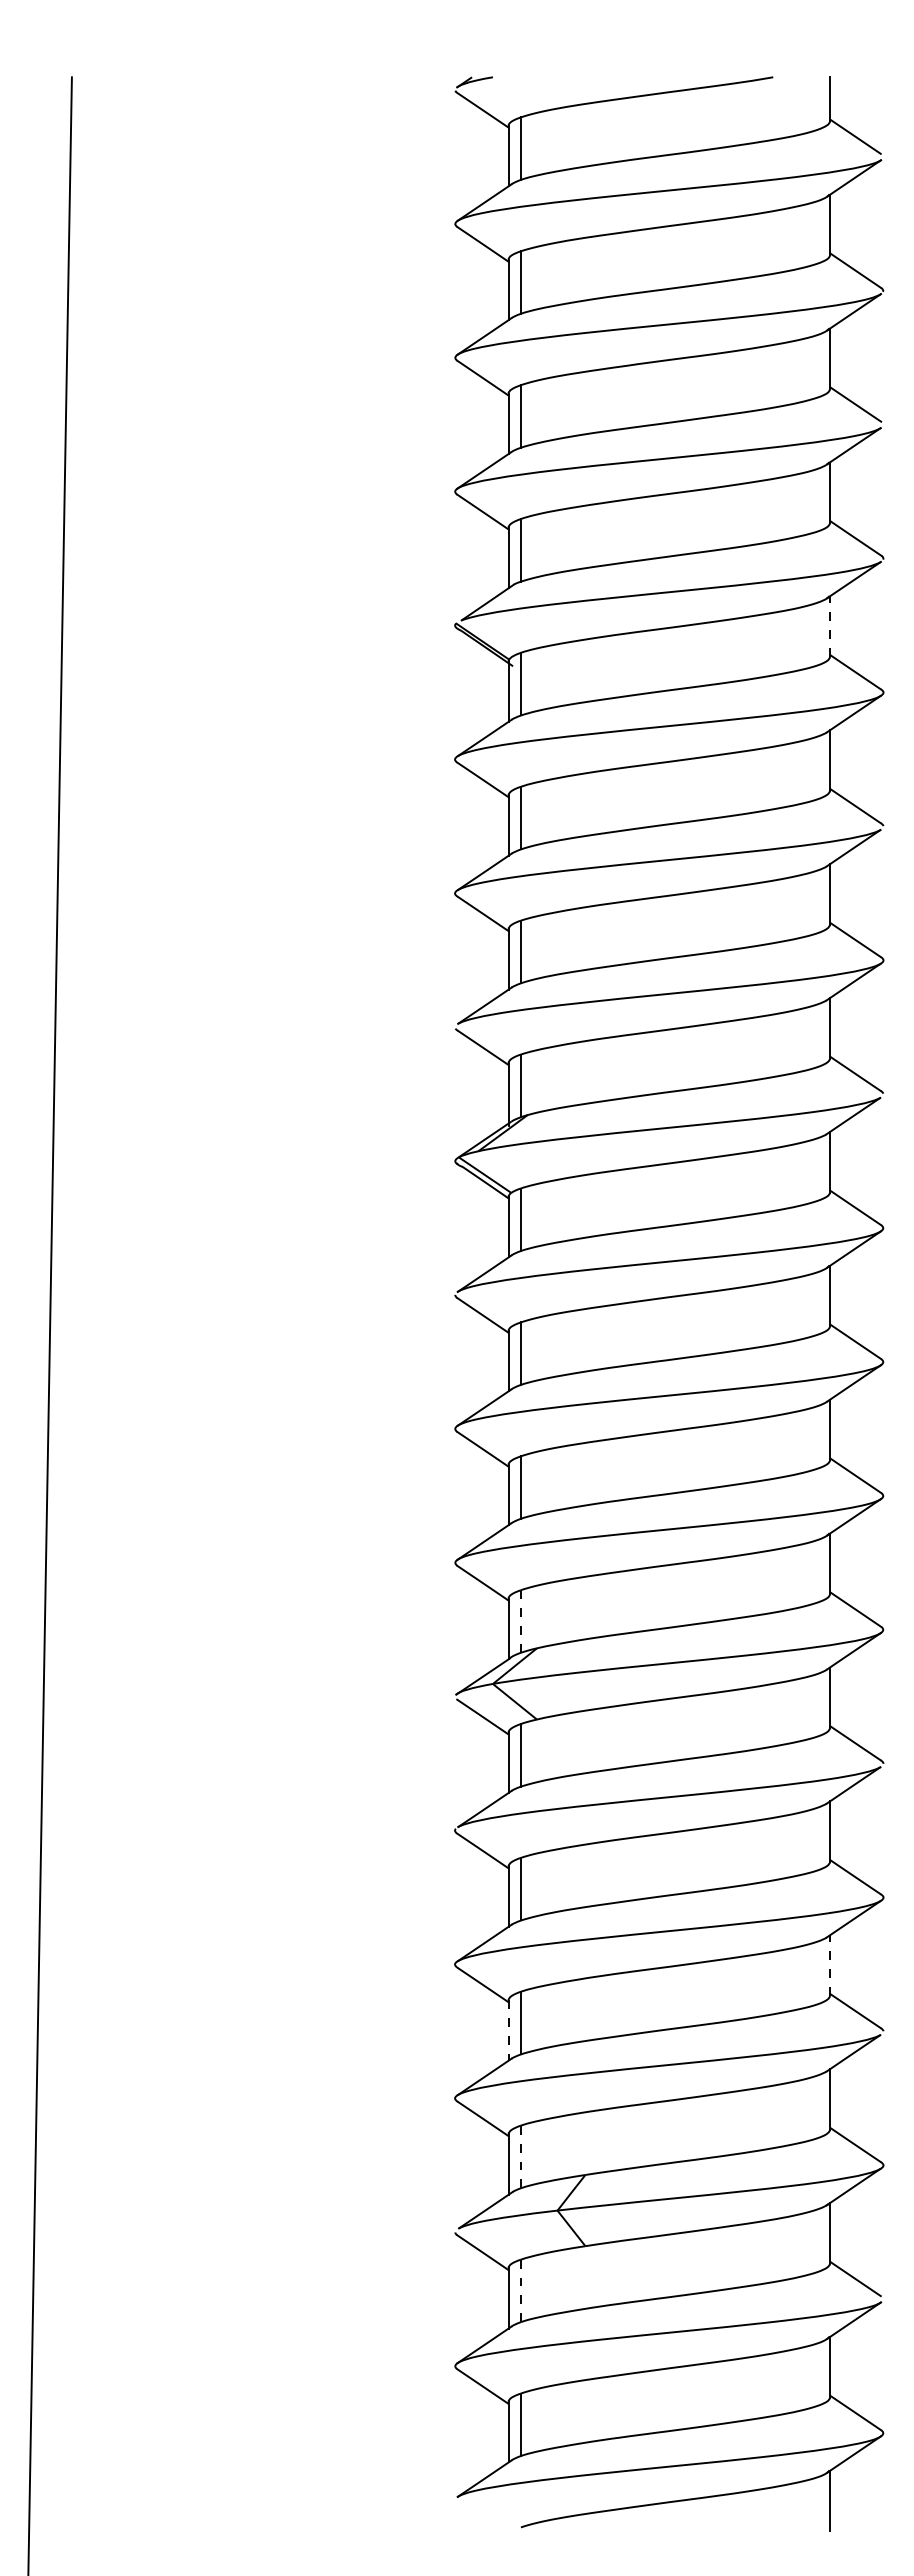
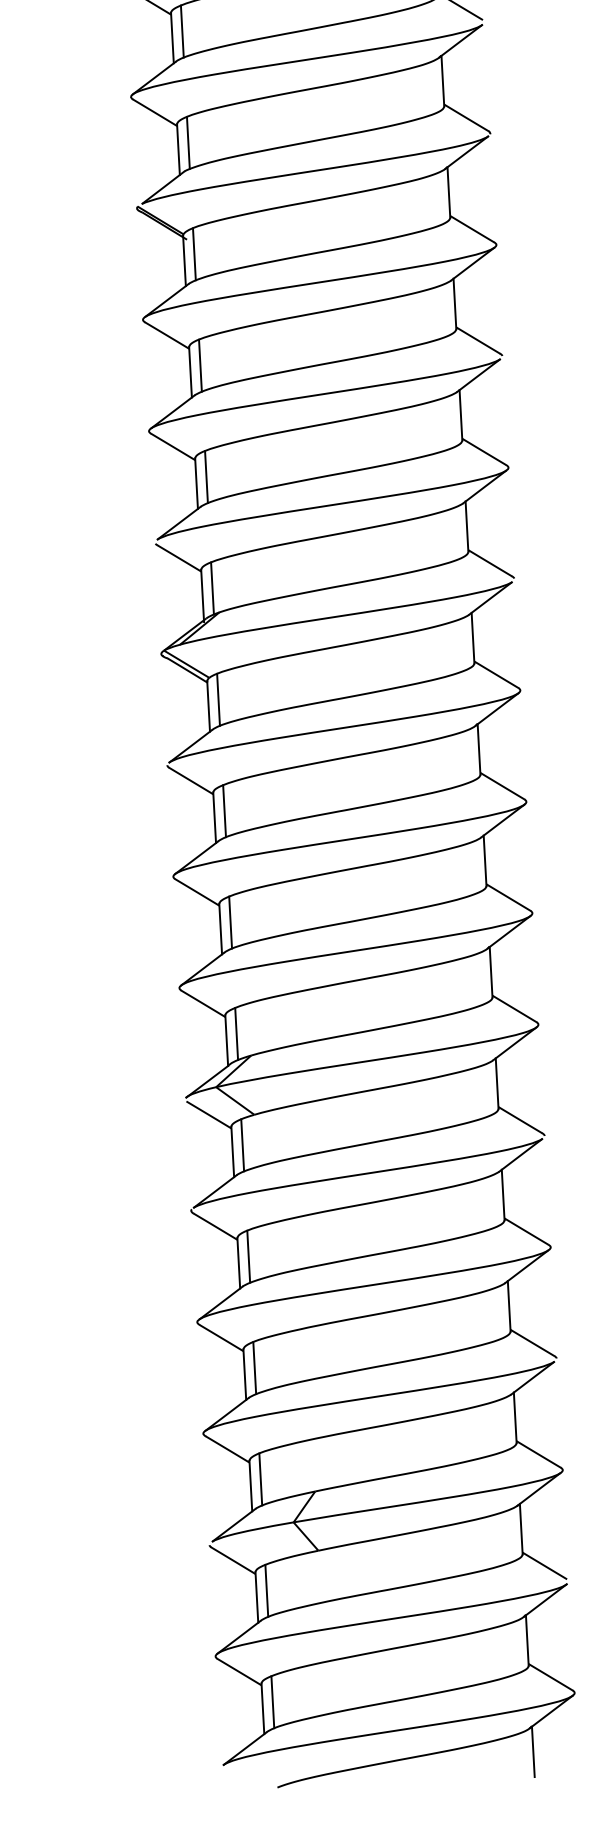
line: (829, 626) -> (448, 192), dashed -> solid
line: (520, 1620) -> (236, 1033), dashed -> solid
line: (829, 1965) -> (508, 1306), dashed -> solid
line: (508, 2030) -> (244, 1374), dashed -> solid
line: (520, 2156) -> (260, 1479), dashed -> solid
line: (520, 2290) -> (266, 1590), dashed -> solid

